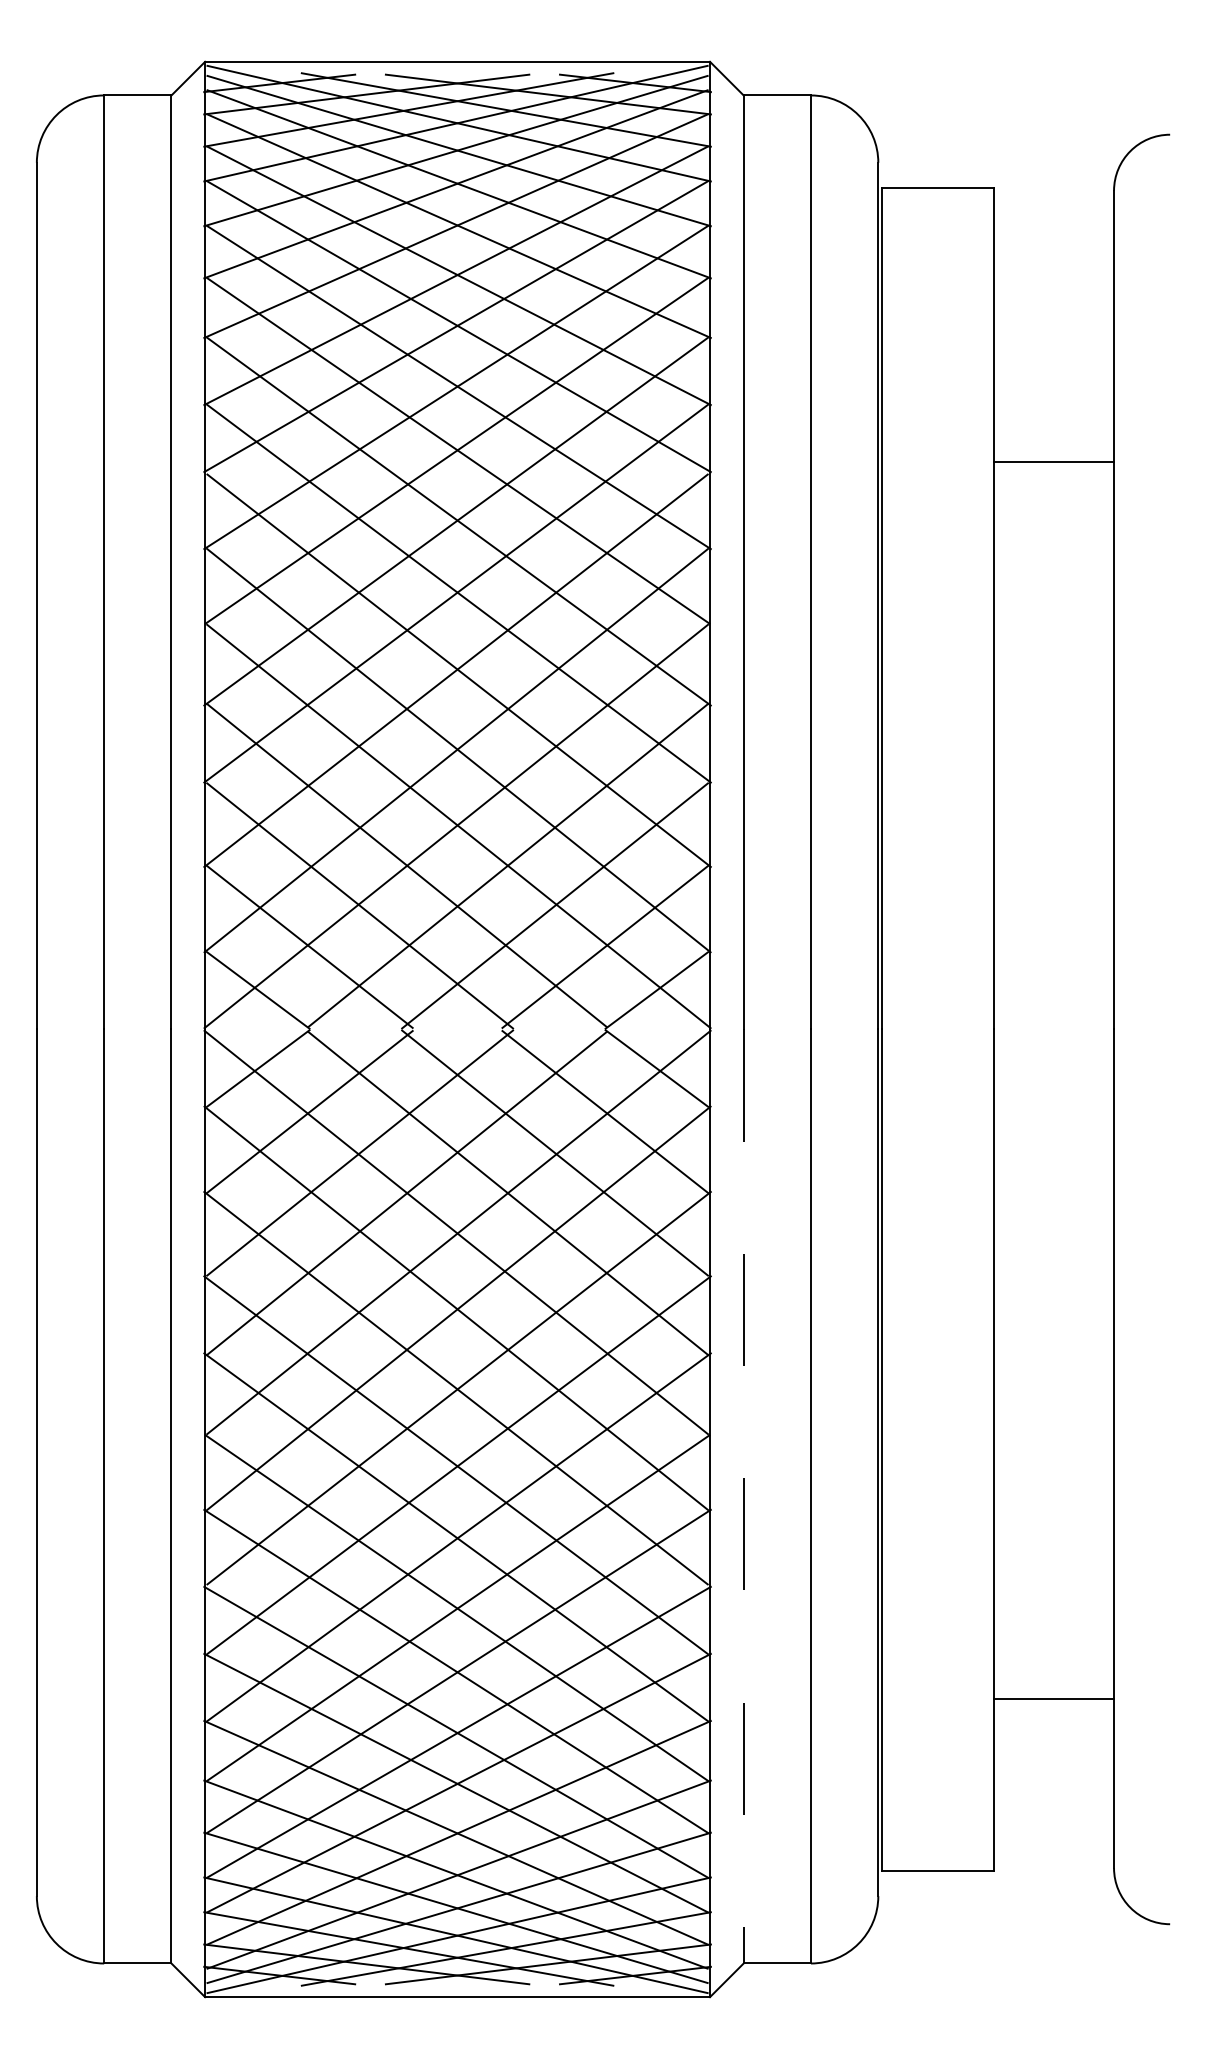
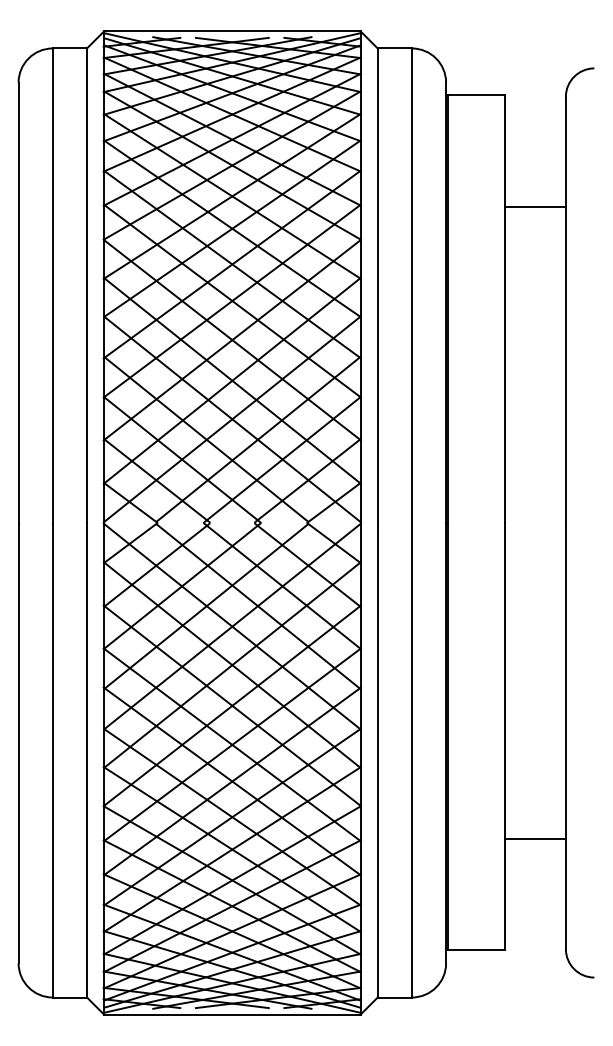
line: (1052, 461) -> (534, 206), moved
line: (743, 1496) -> (377, 760), dashed -> solid
line: (1052, 1699) -> (534, 839), moved

